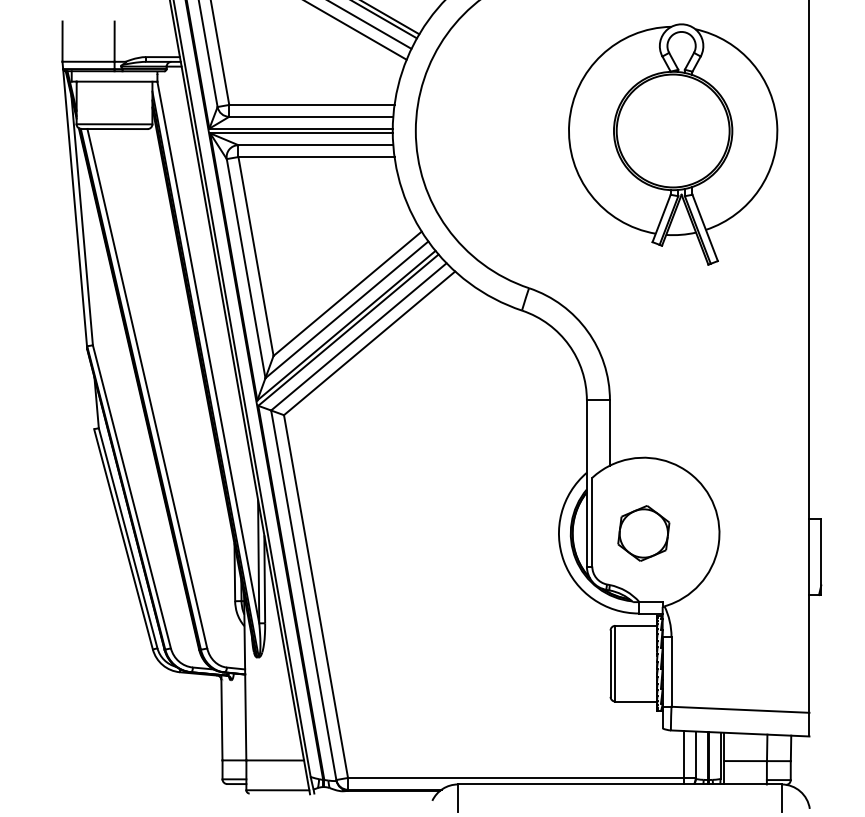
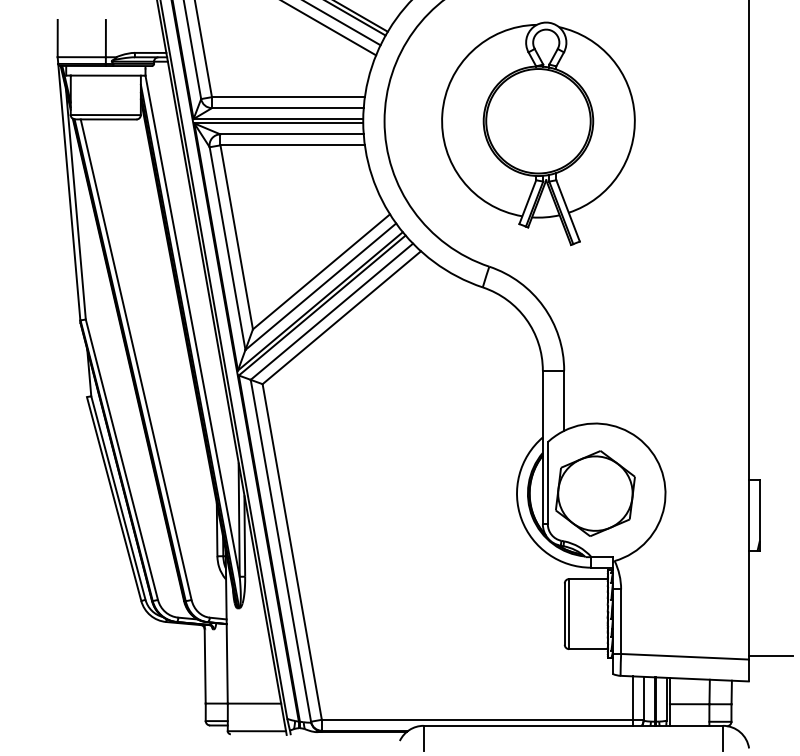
part: (673, 144) -> (538, 133), moved
part: (643, 533) -> (595, 493), size x1.67
line: (832, 708) -> (770, 655), added

